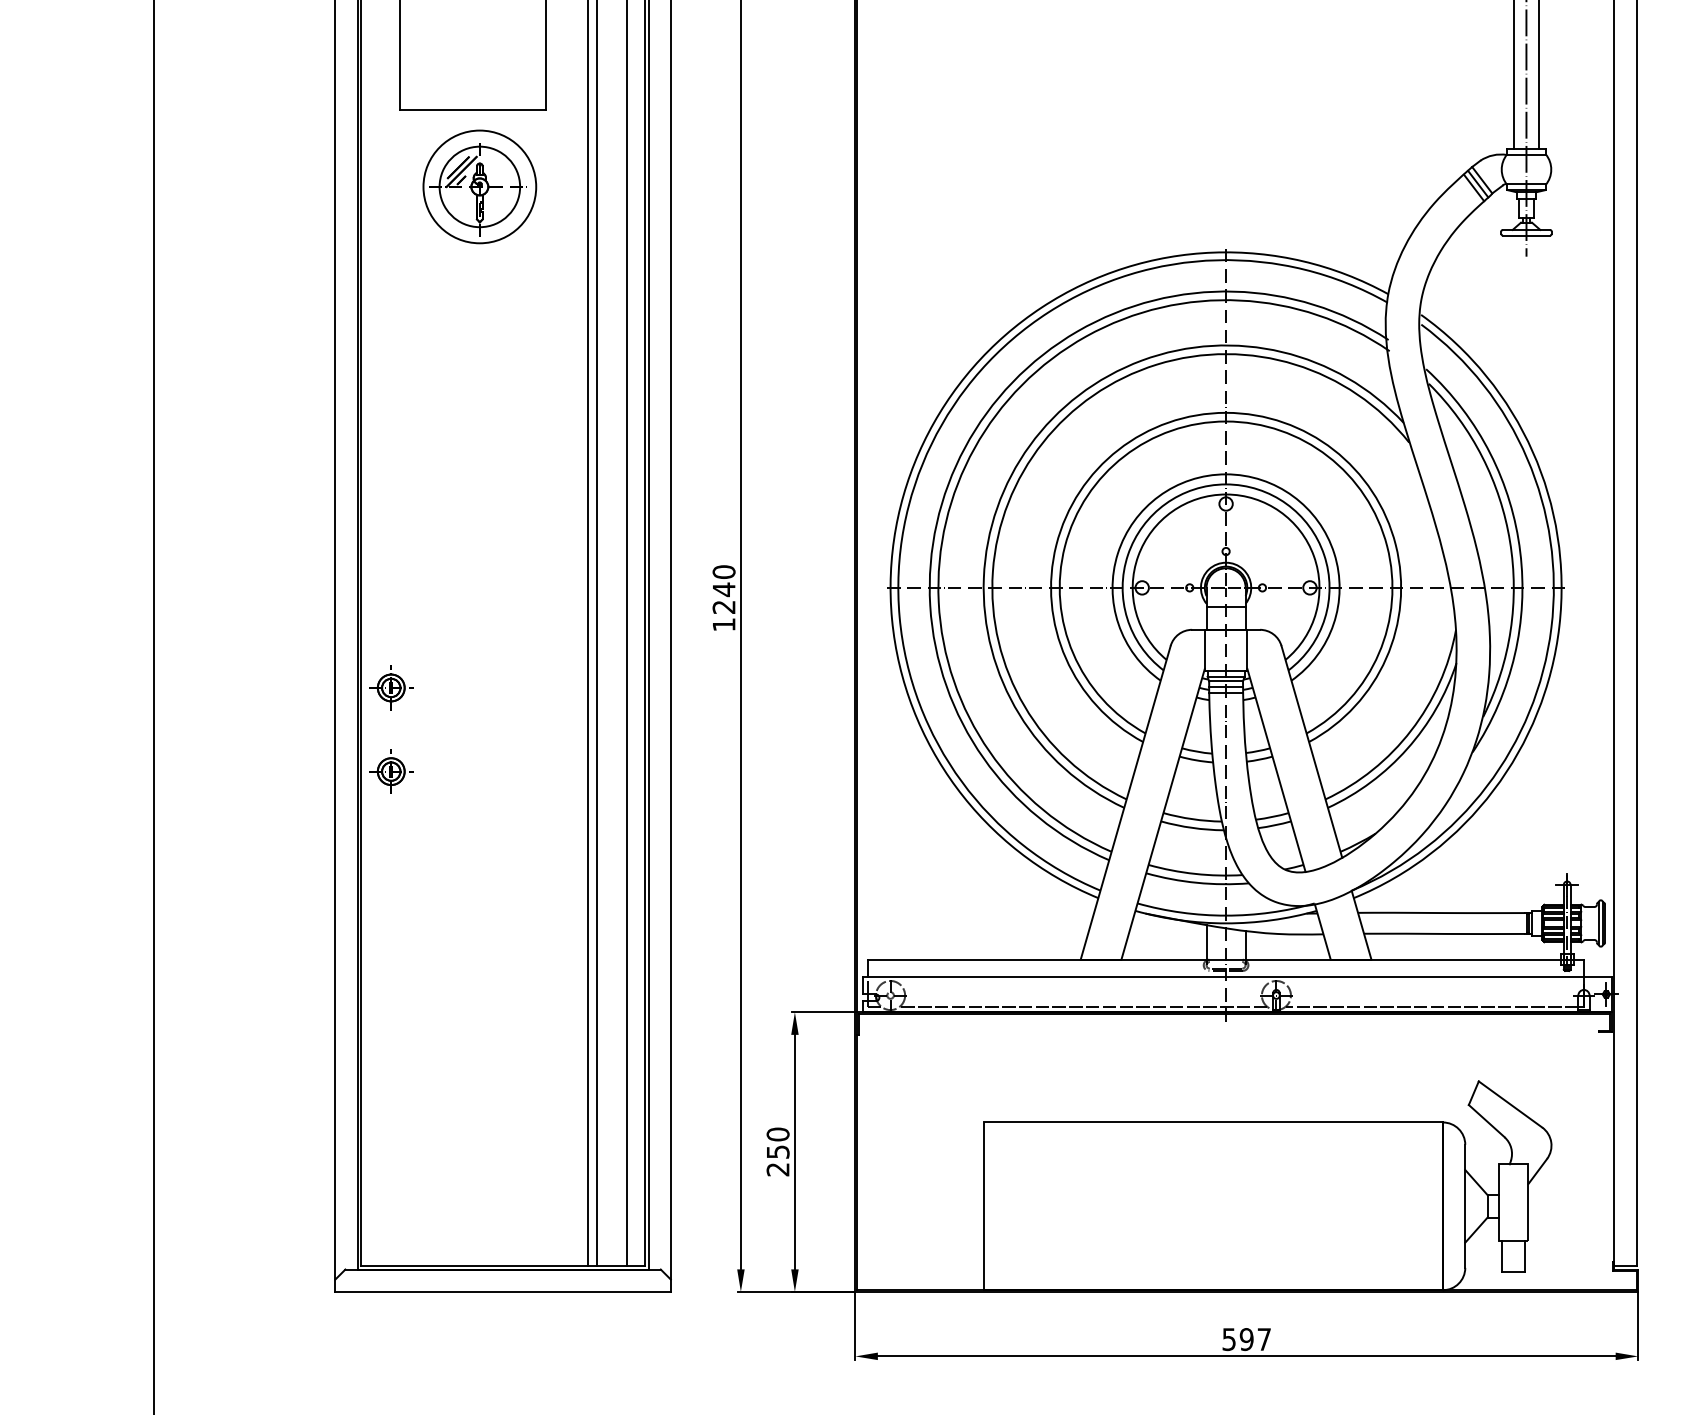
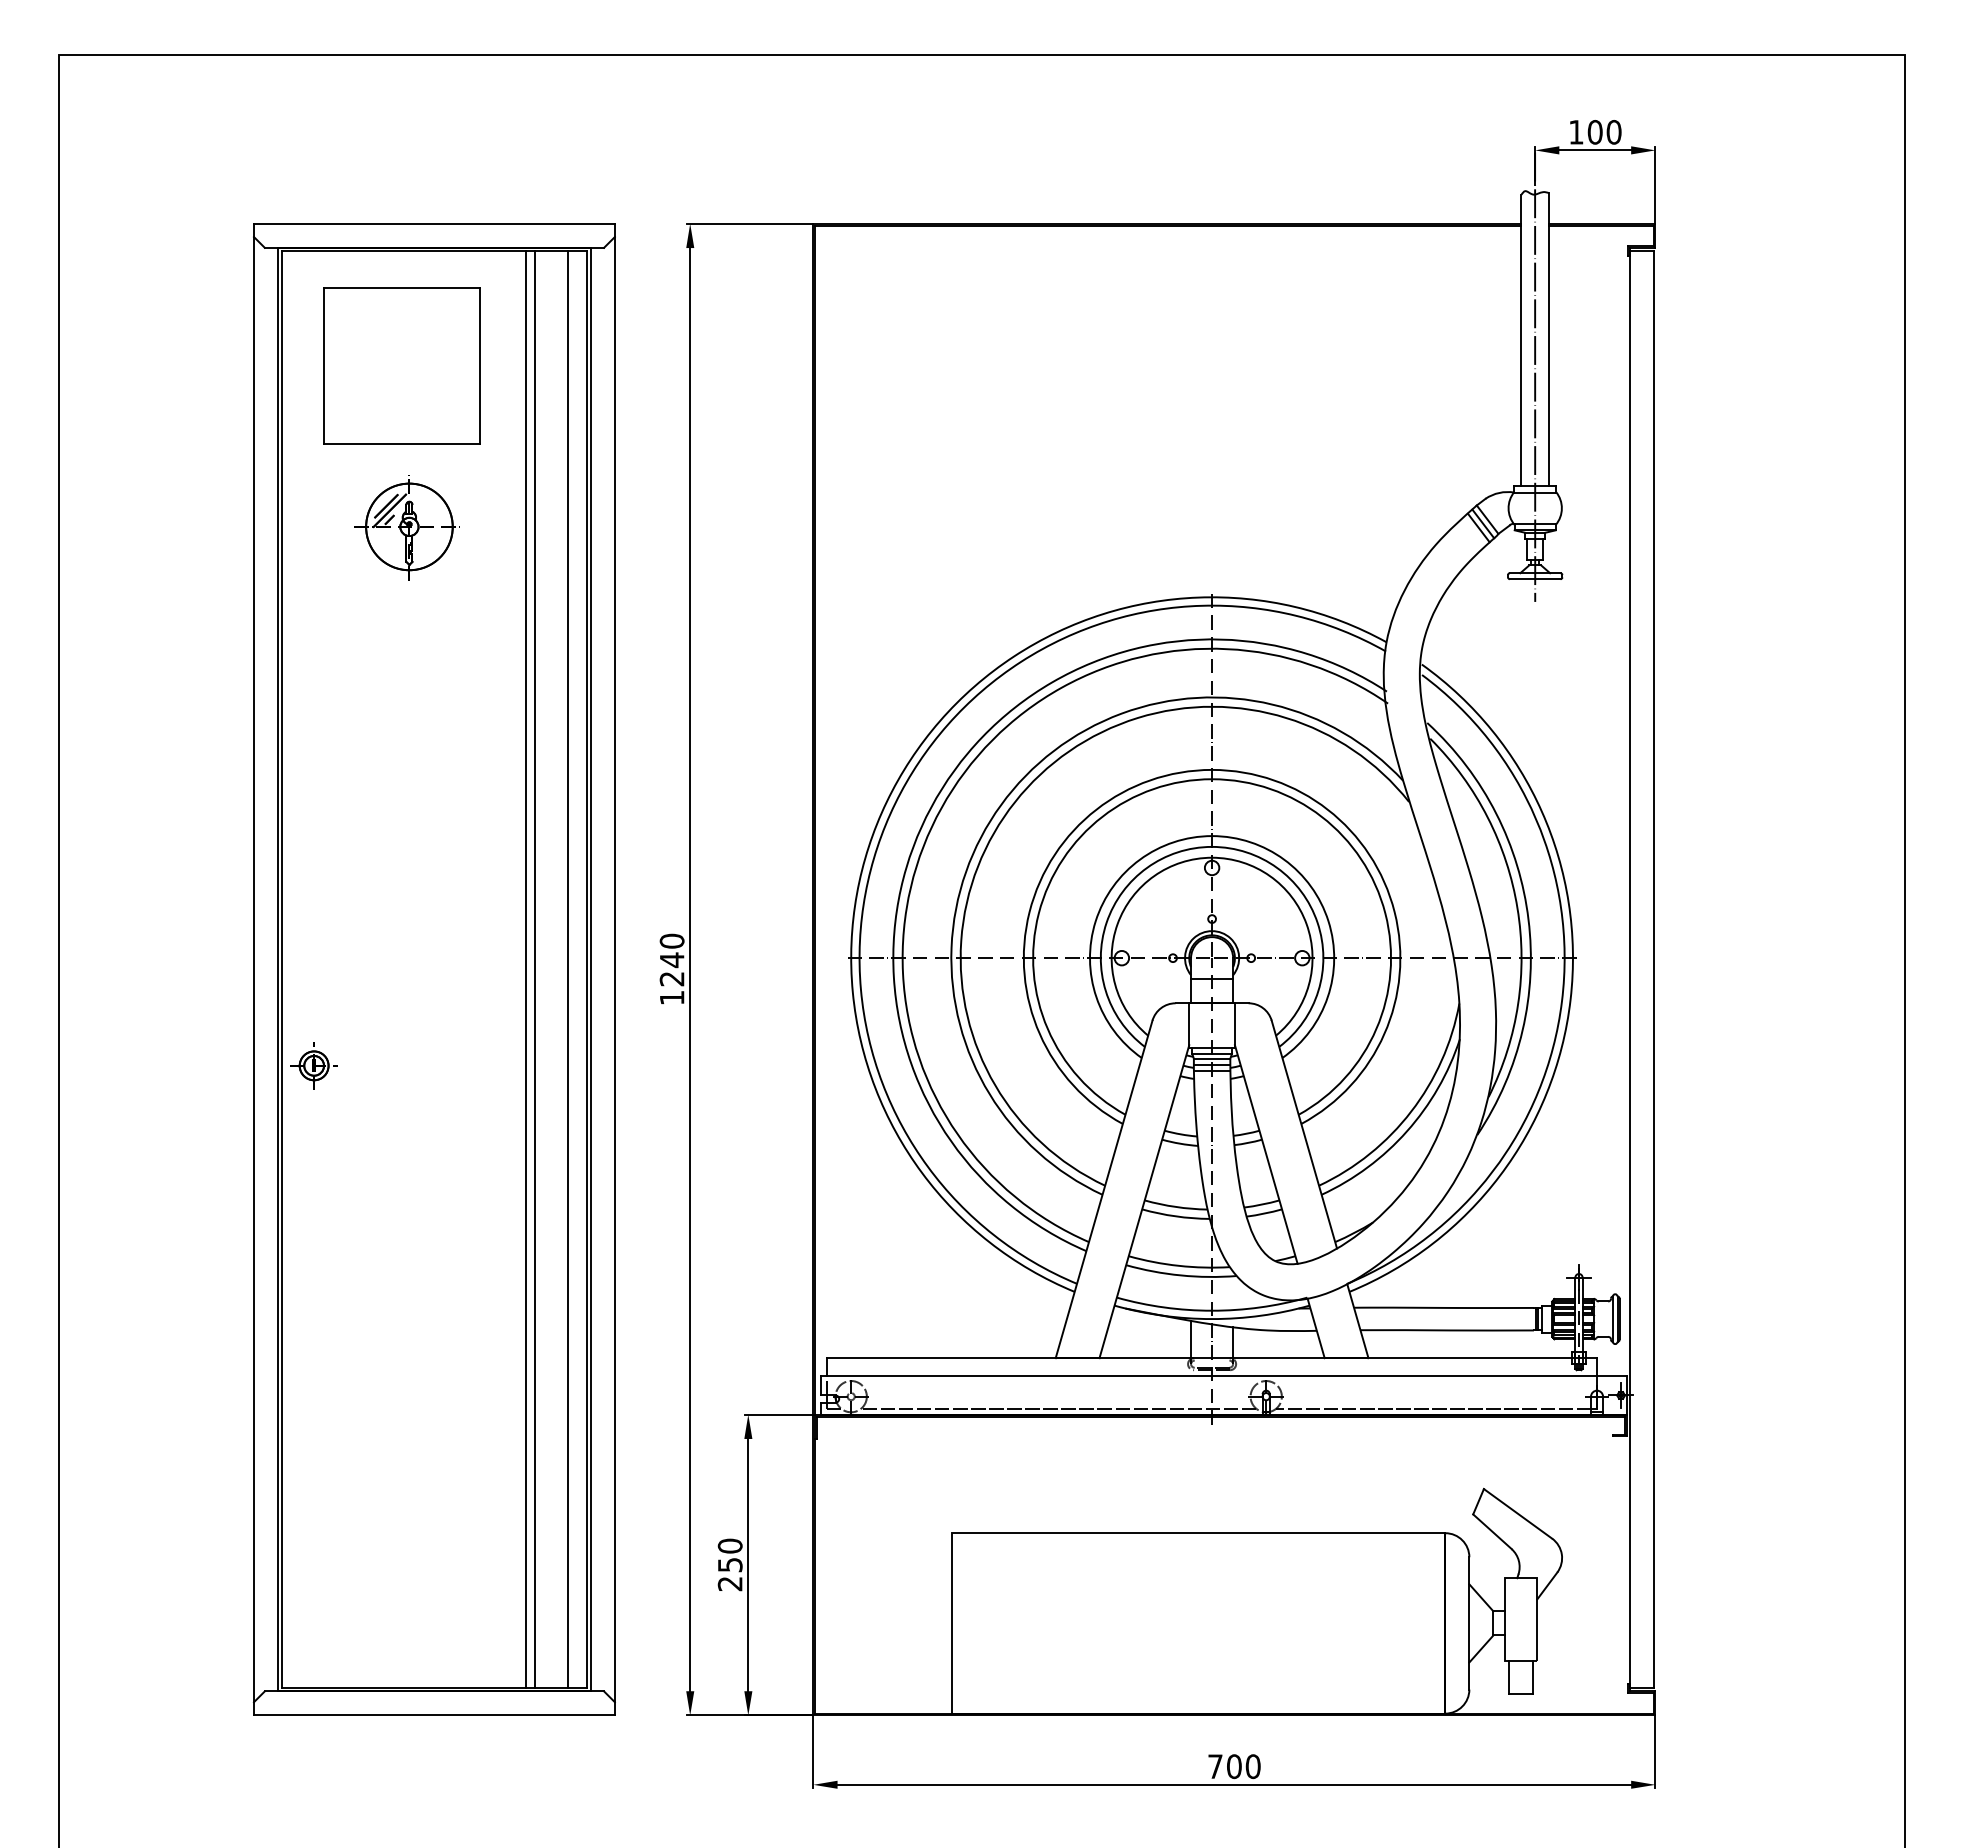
circle: (479, 186) -> (409, 526), size x0.71
part: (390, 771) -> (313, 1155), removed
text: (1246, 1339) -> (1234, 1766), 597 -> 700

